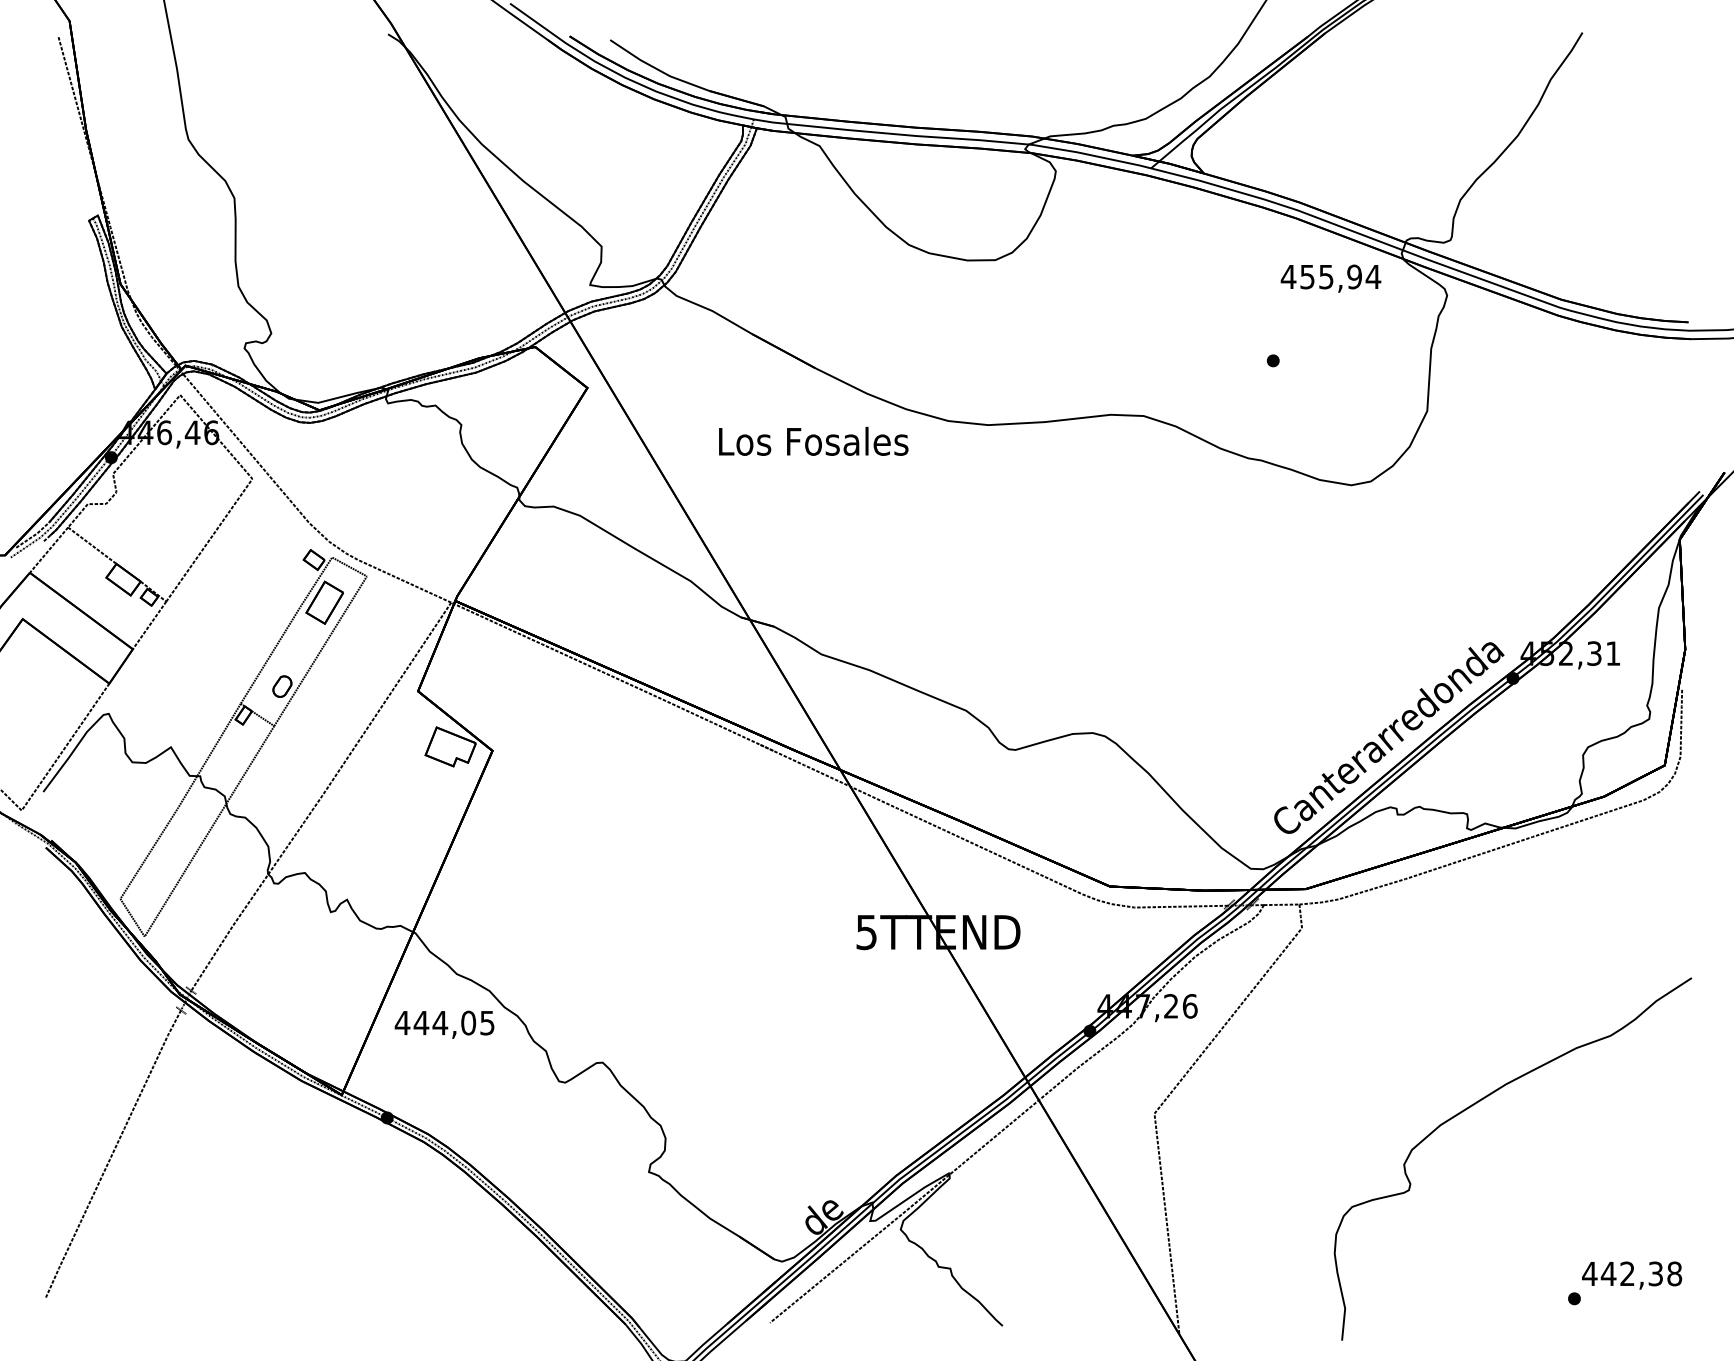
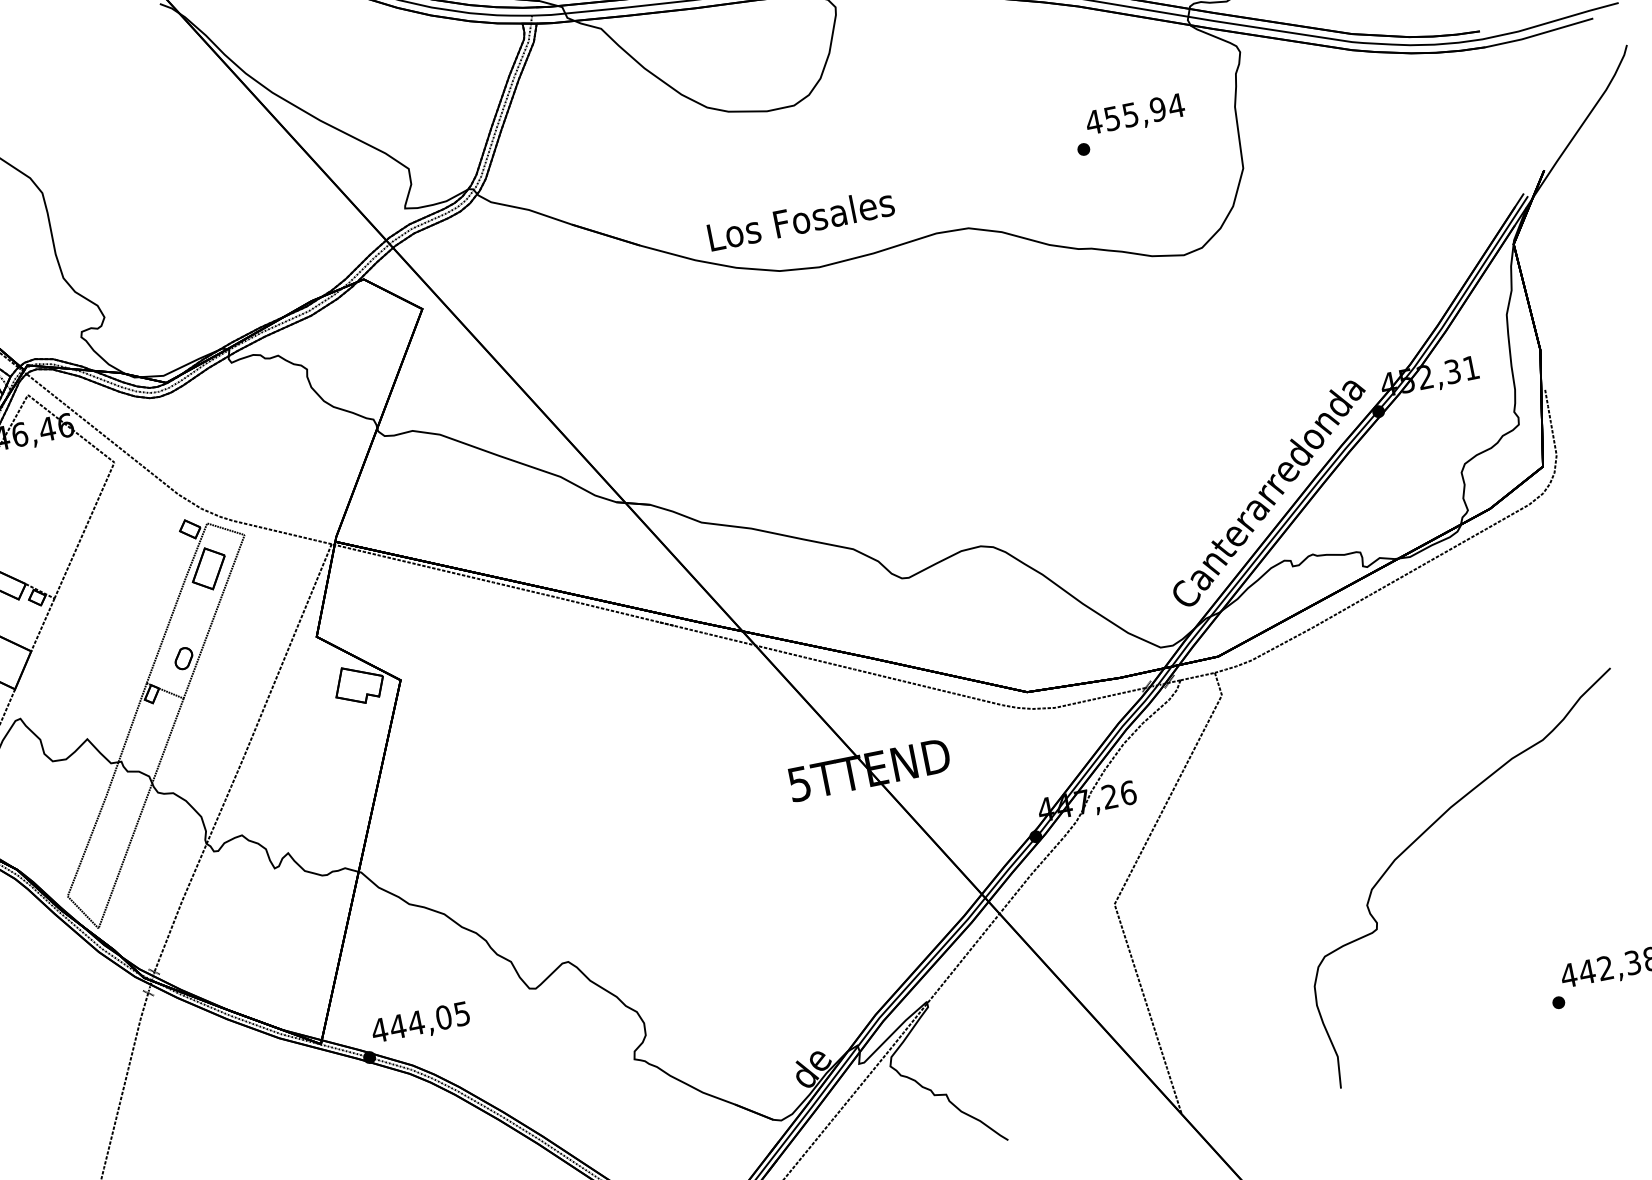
text: (1330, 278) -> (1134, 115), moved
text: (813, 440) -> (800, 218), moved
text: (444, 1024) -> (420, 1023), moved

